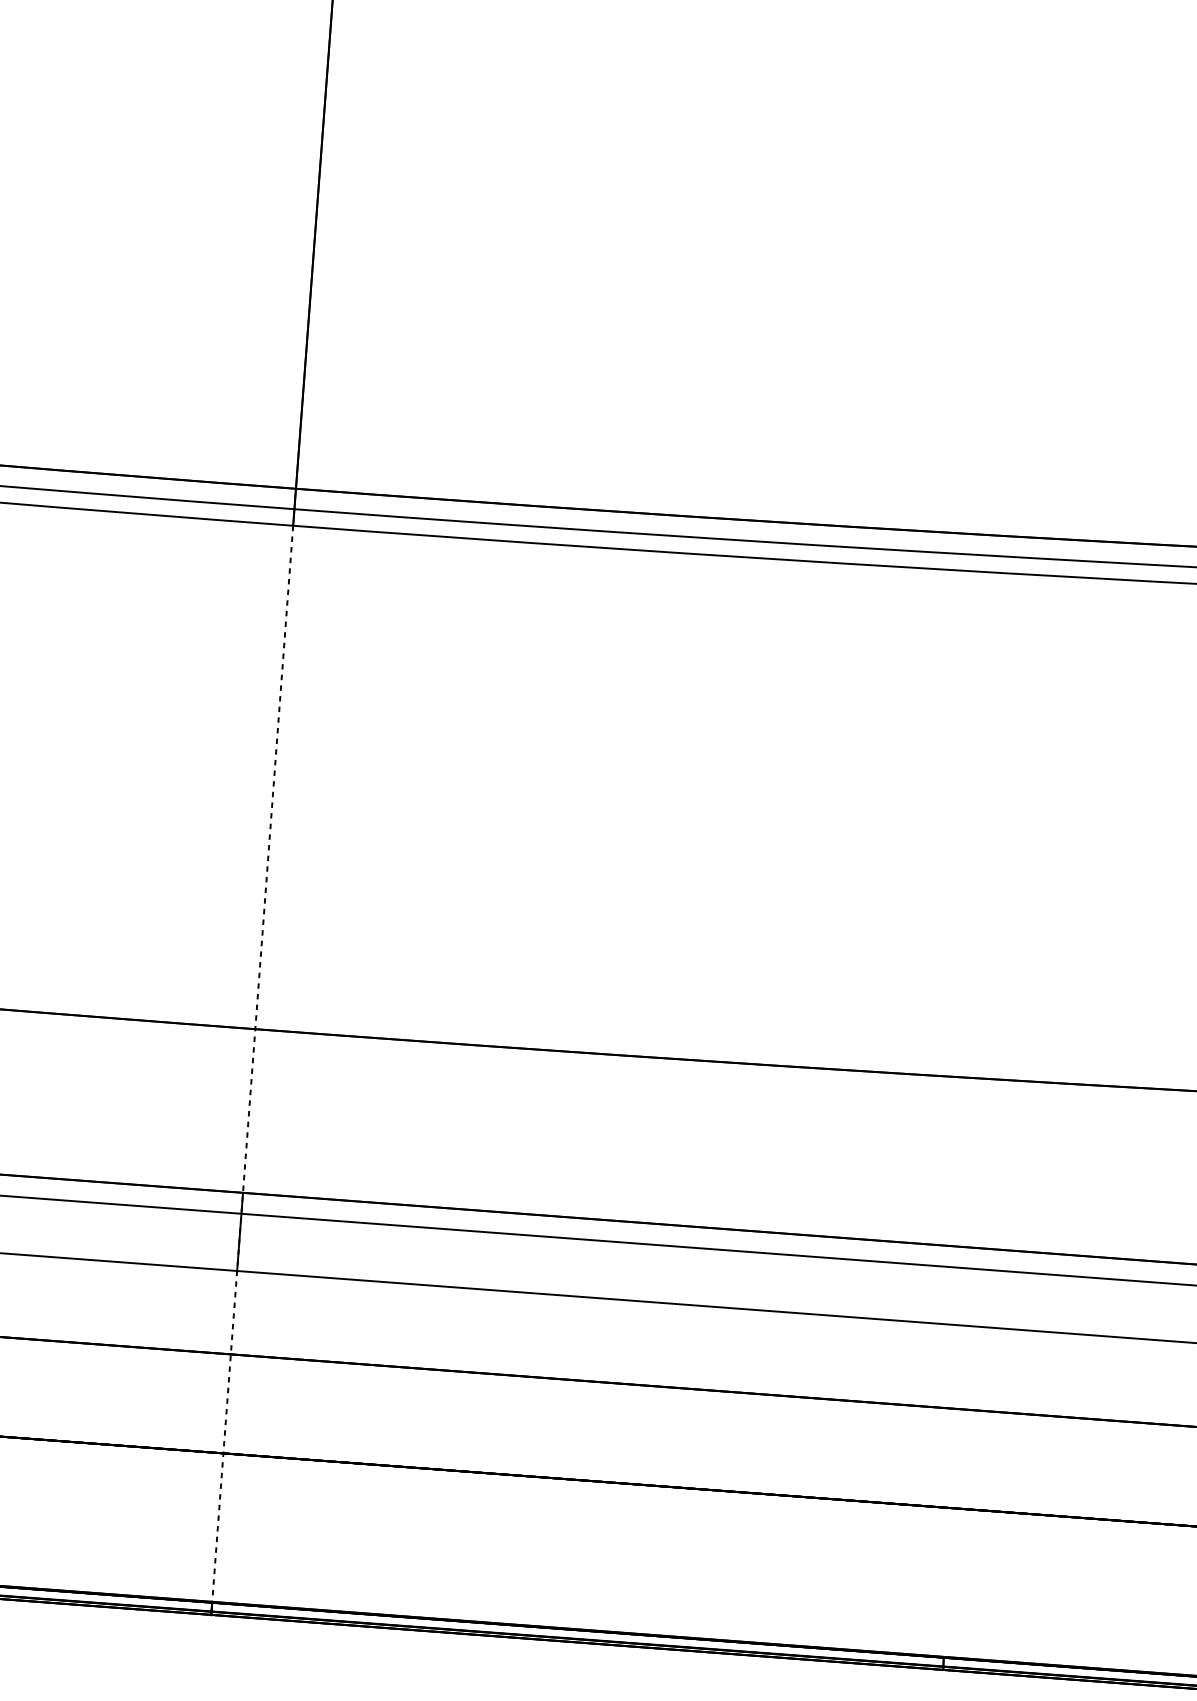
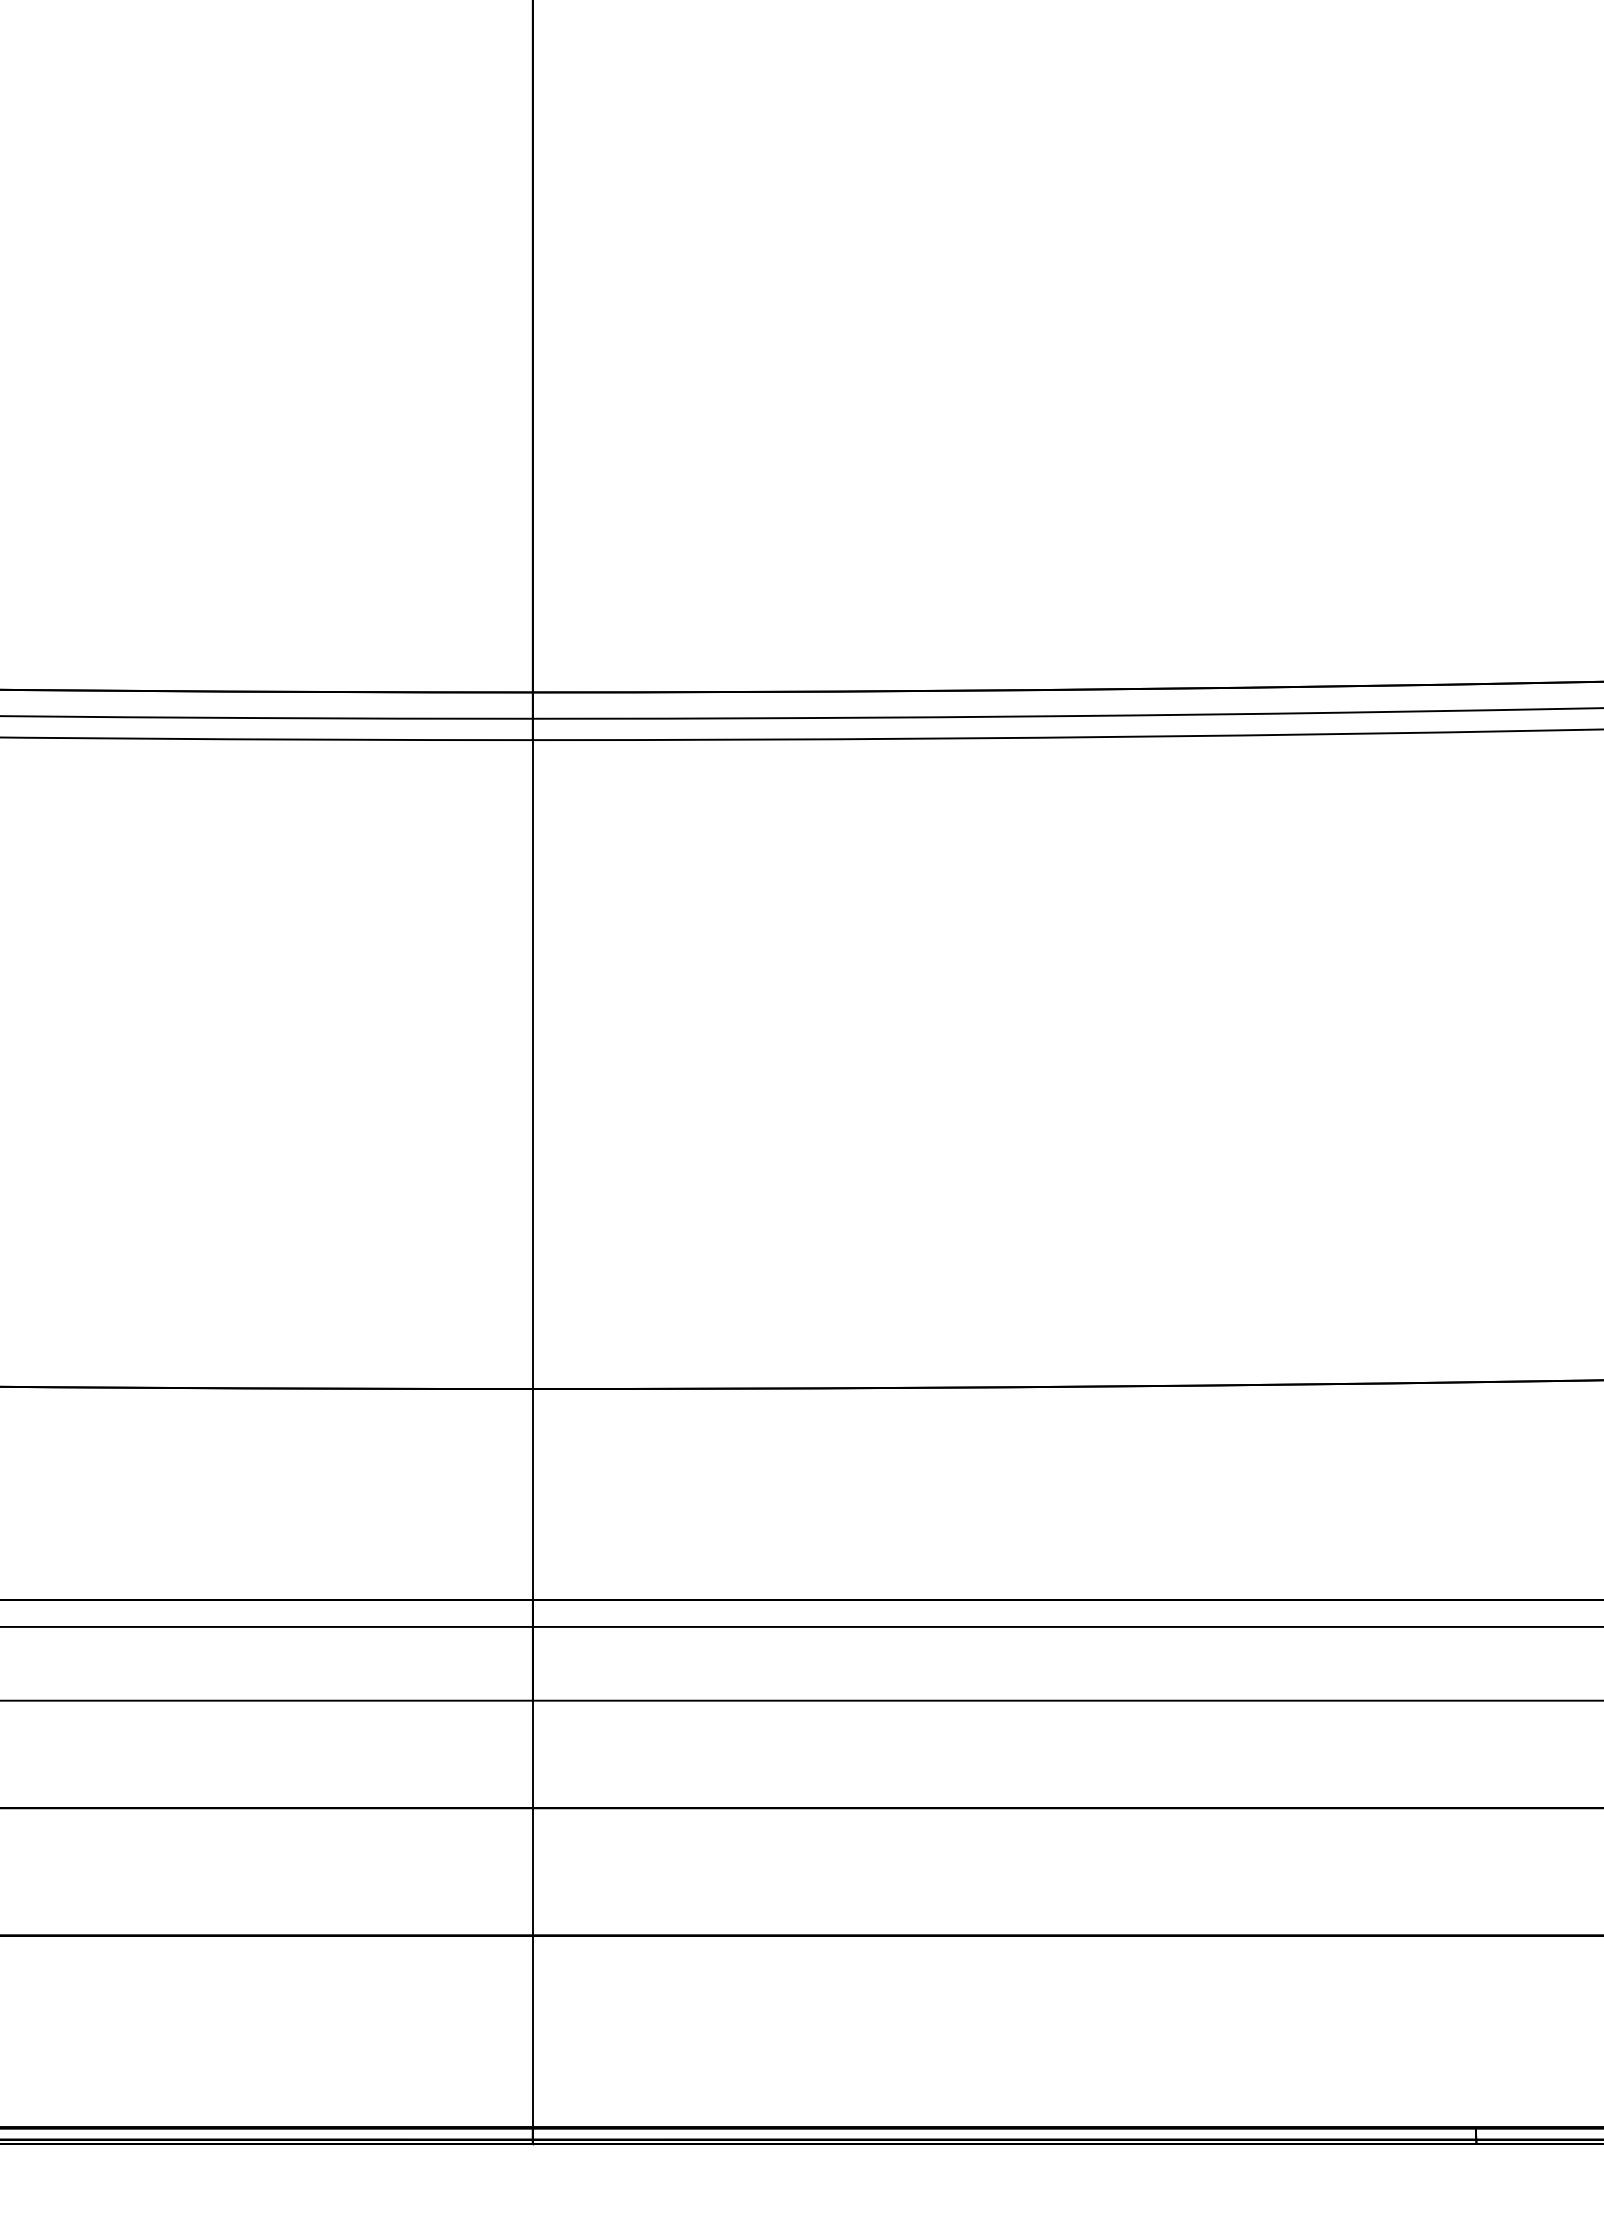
line: (252, 1064) -> (532, 1434), dashed -> solid

